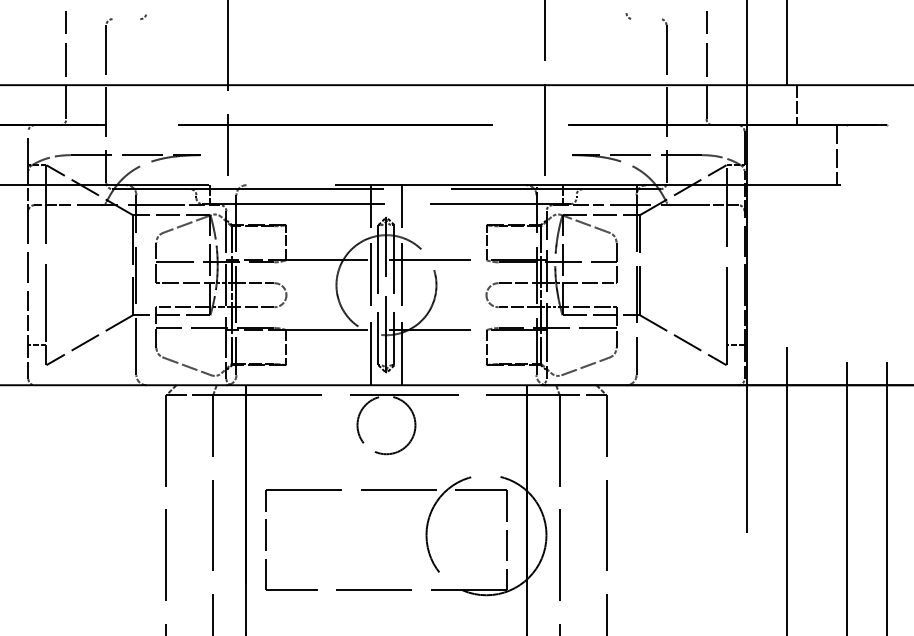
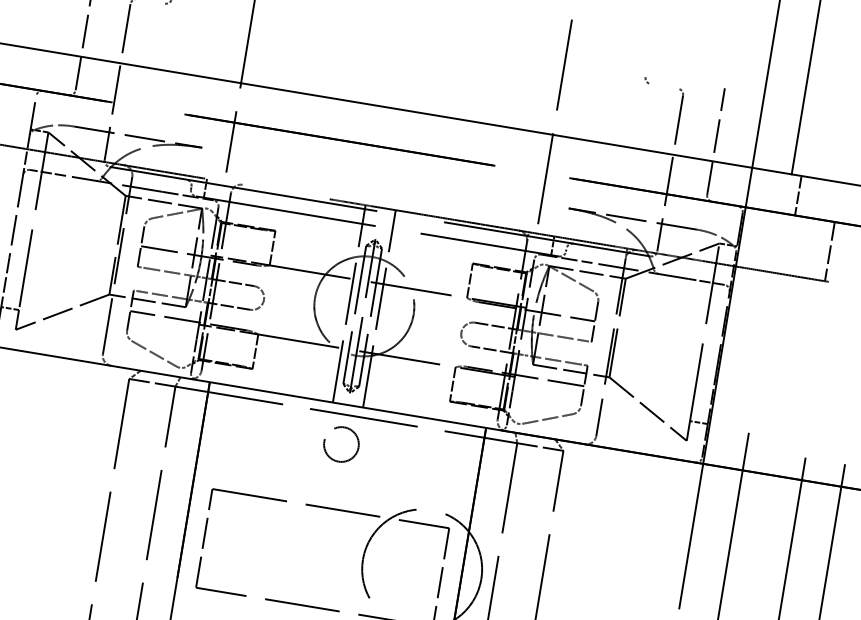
circle: (386, 425) -> (341, 444), size x0.6

